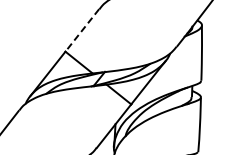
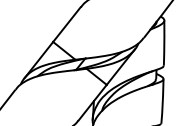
line: (82, 30) -> (67, 24), dashed -> solid

